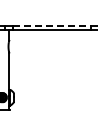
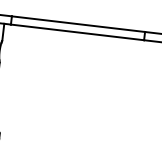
line: (52, 25) -> (79, 24), dashed -> solid

